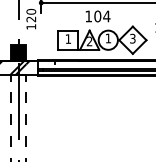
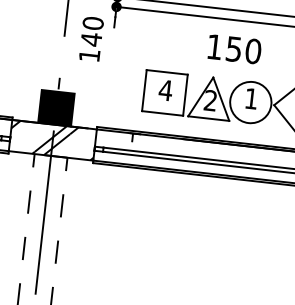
text: (102, 16) -> (244, 50), 104 -> 150
text: (31, 19) -> (91, 39), 120 -> 140
text: (68, 38) -> (166, 89), 1 -> 4

